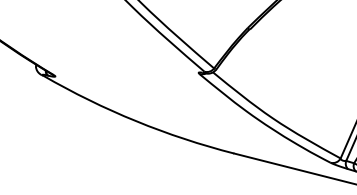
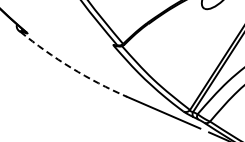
arc: (136, 120) -> (71, 67), solid -> dashed

